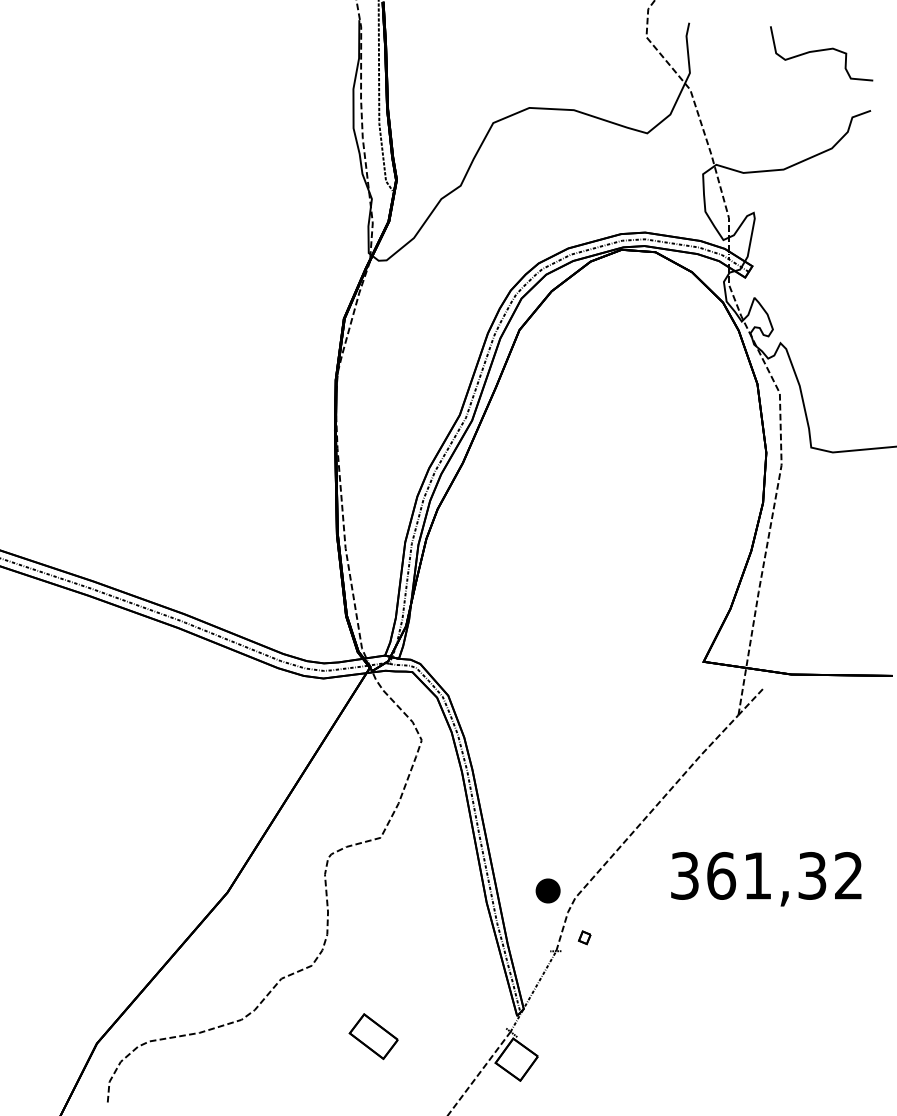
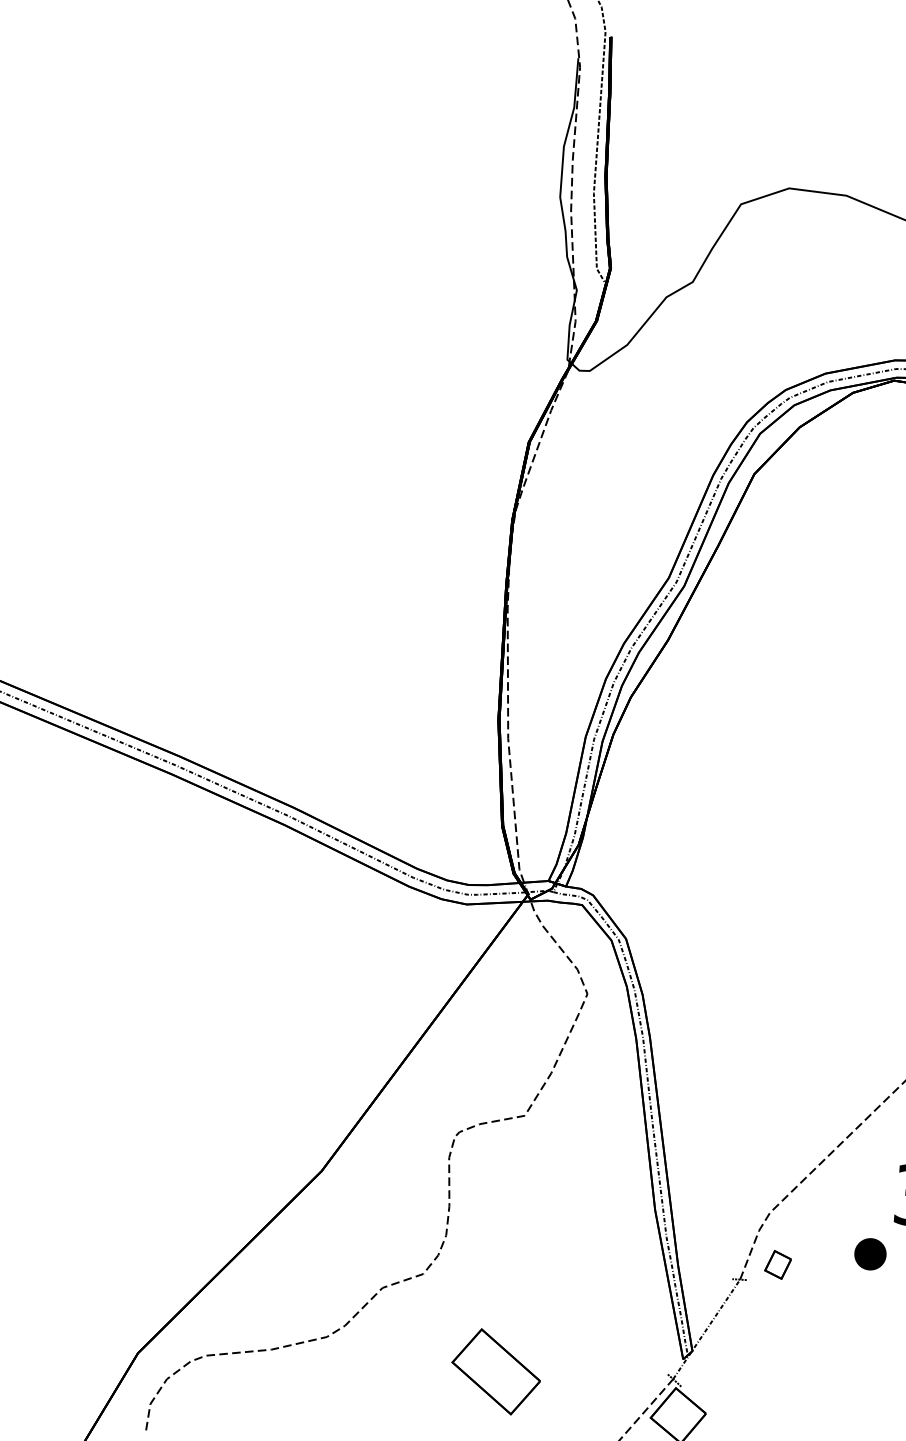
part: (547, 890) -> (869, 1253), moved
part: (584, 937) -> (777, 1264), size x1.67
part: (373, 1036) -> (495, 1371), size x1.43

